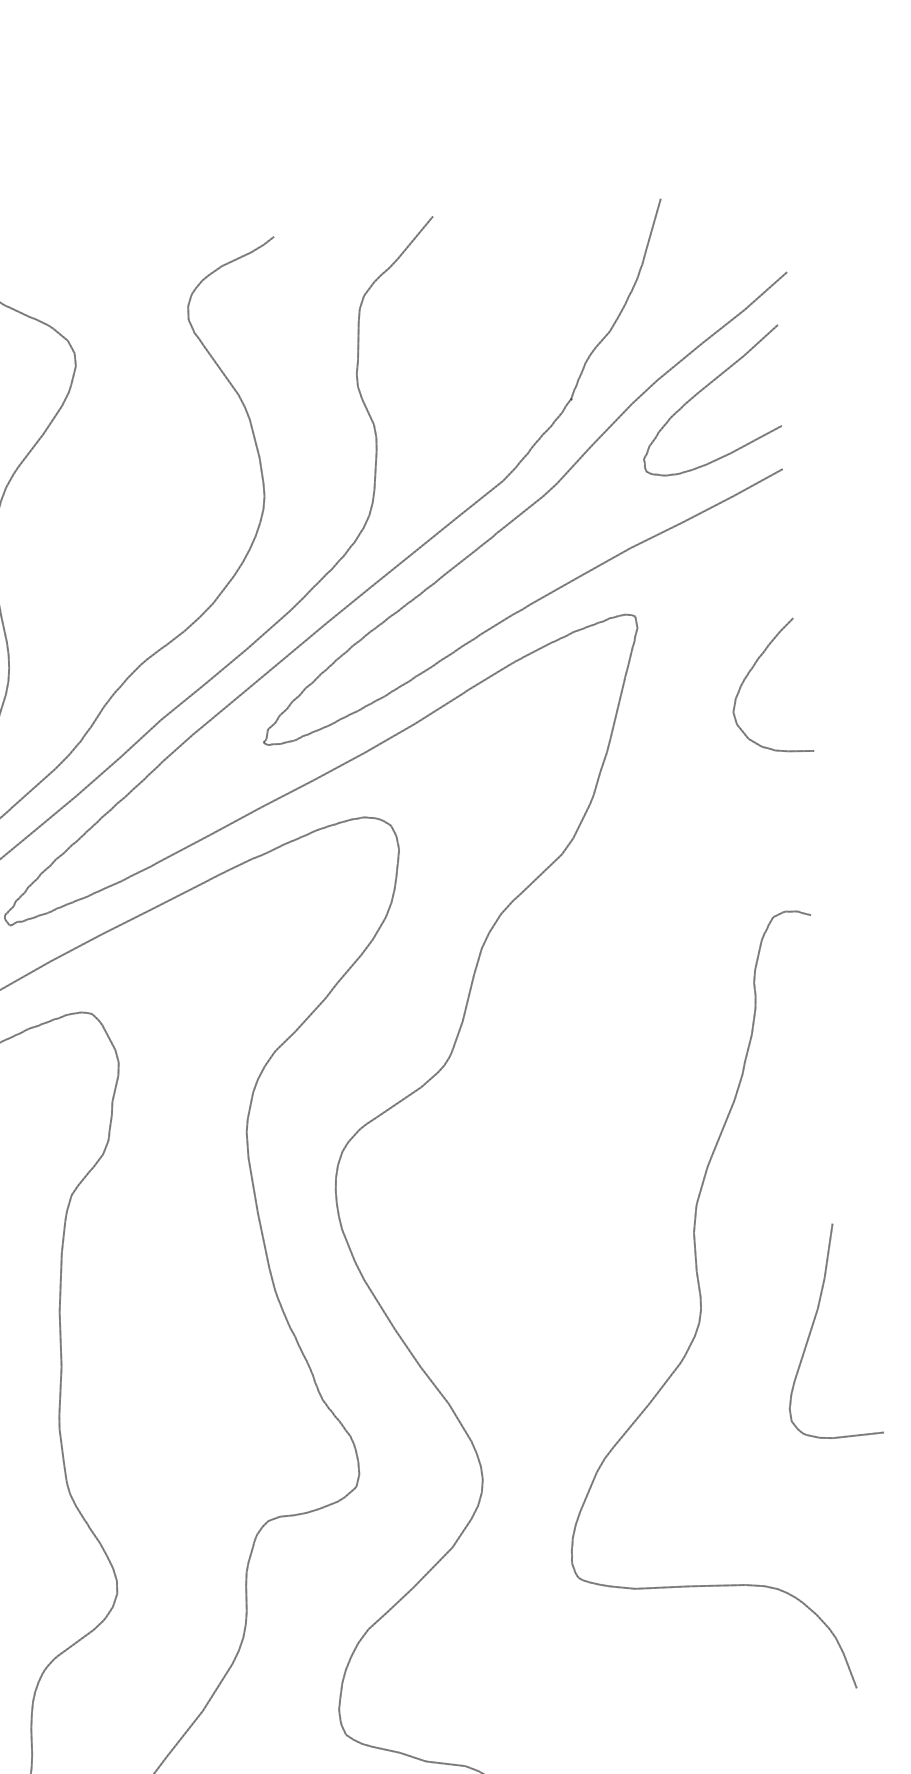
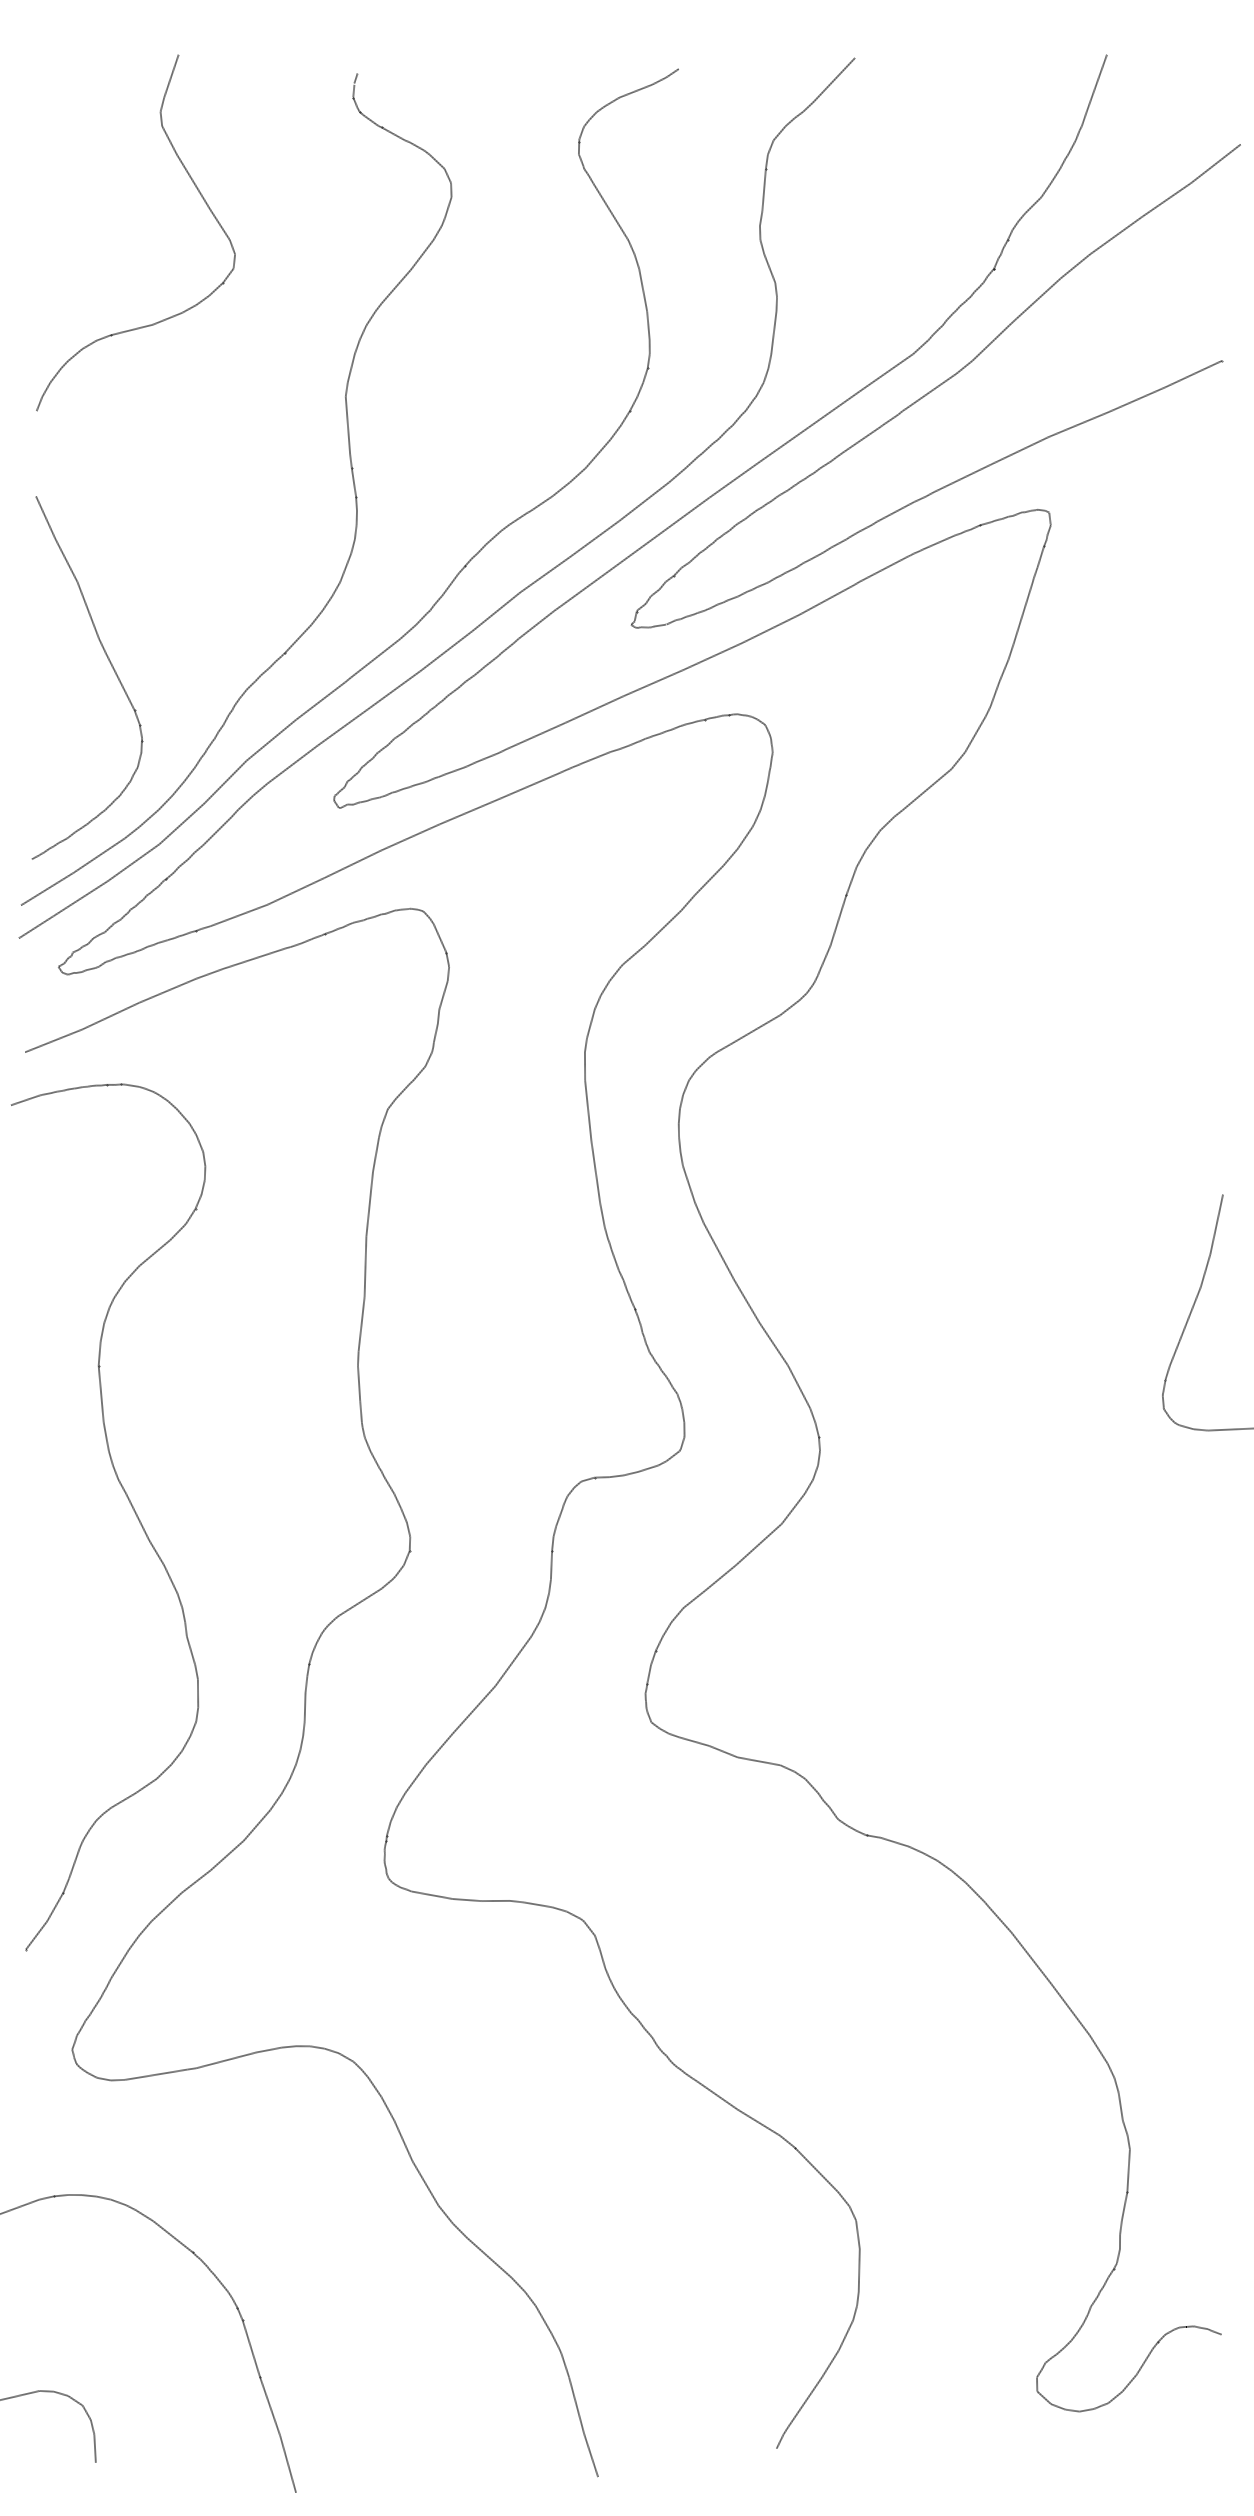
curve: (702, 390) -> (1139, 268), removed
curve: (750, 671) -> (1172, 581), removed
curve: (700, 1307) -> (1071, 1277), removed

